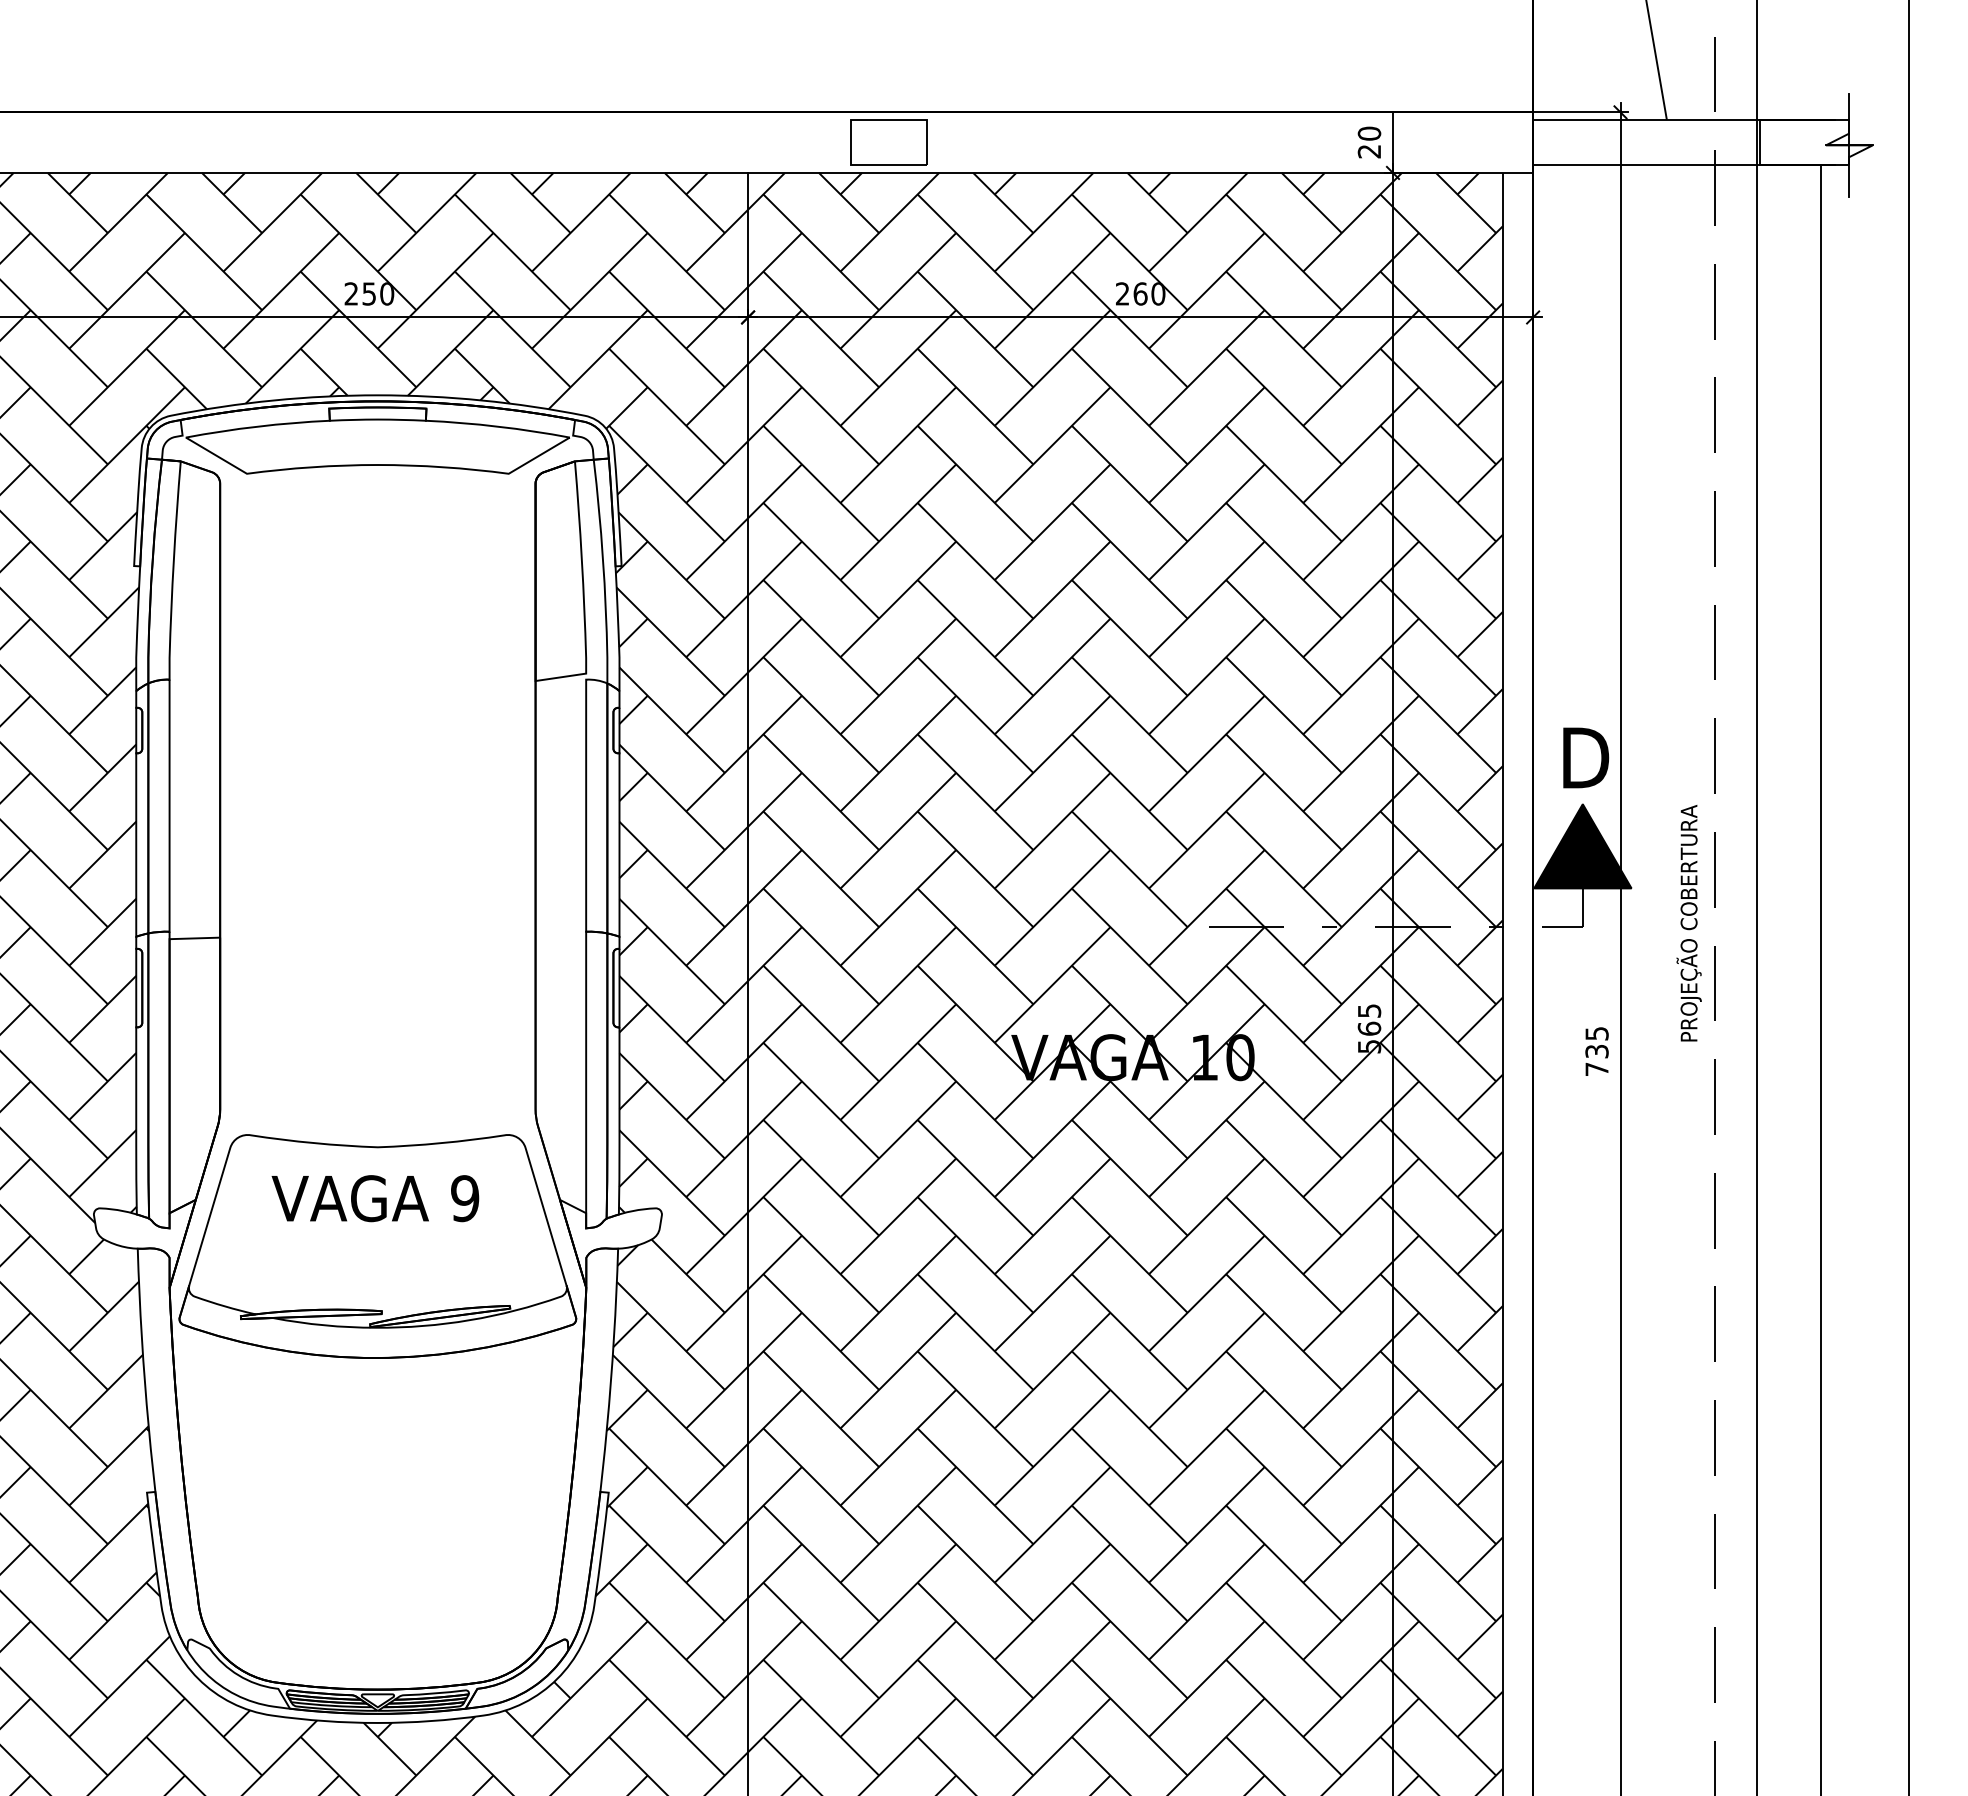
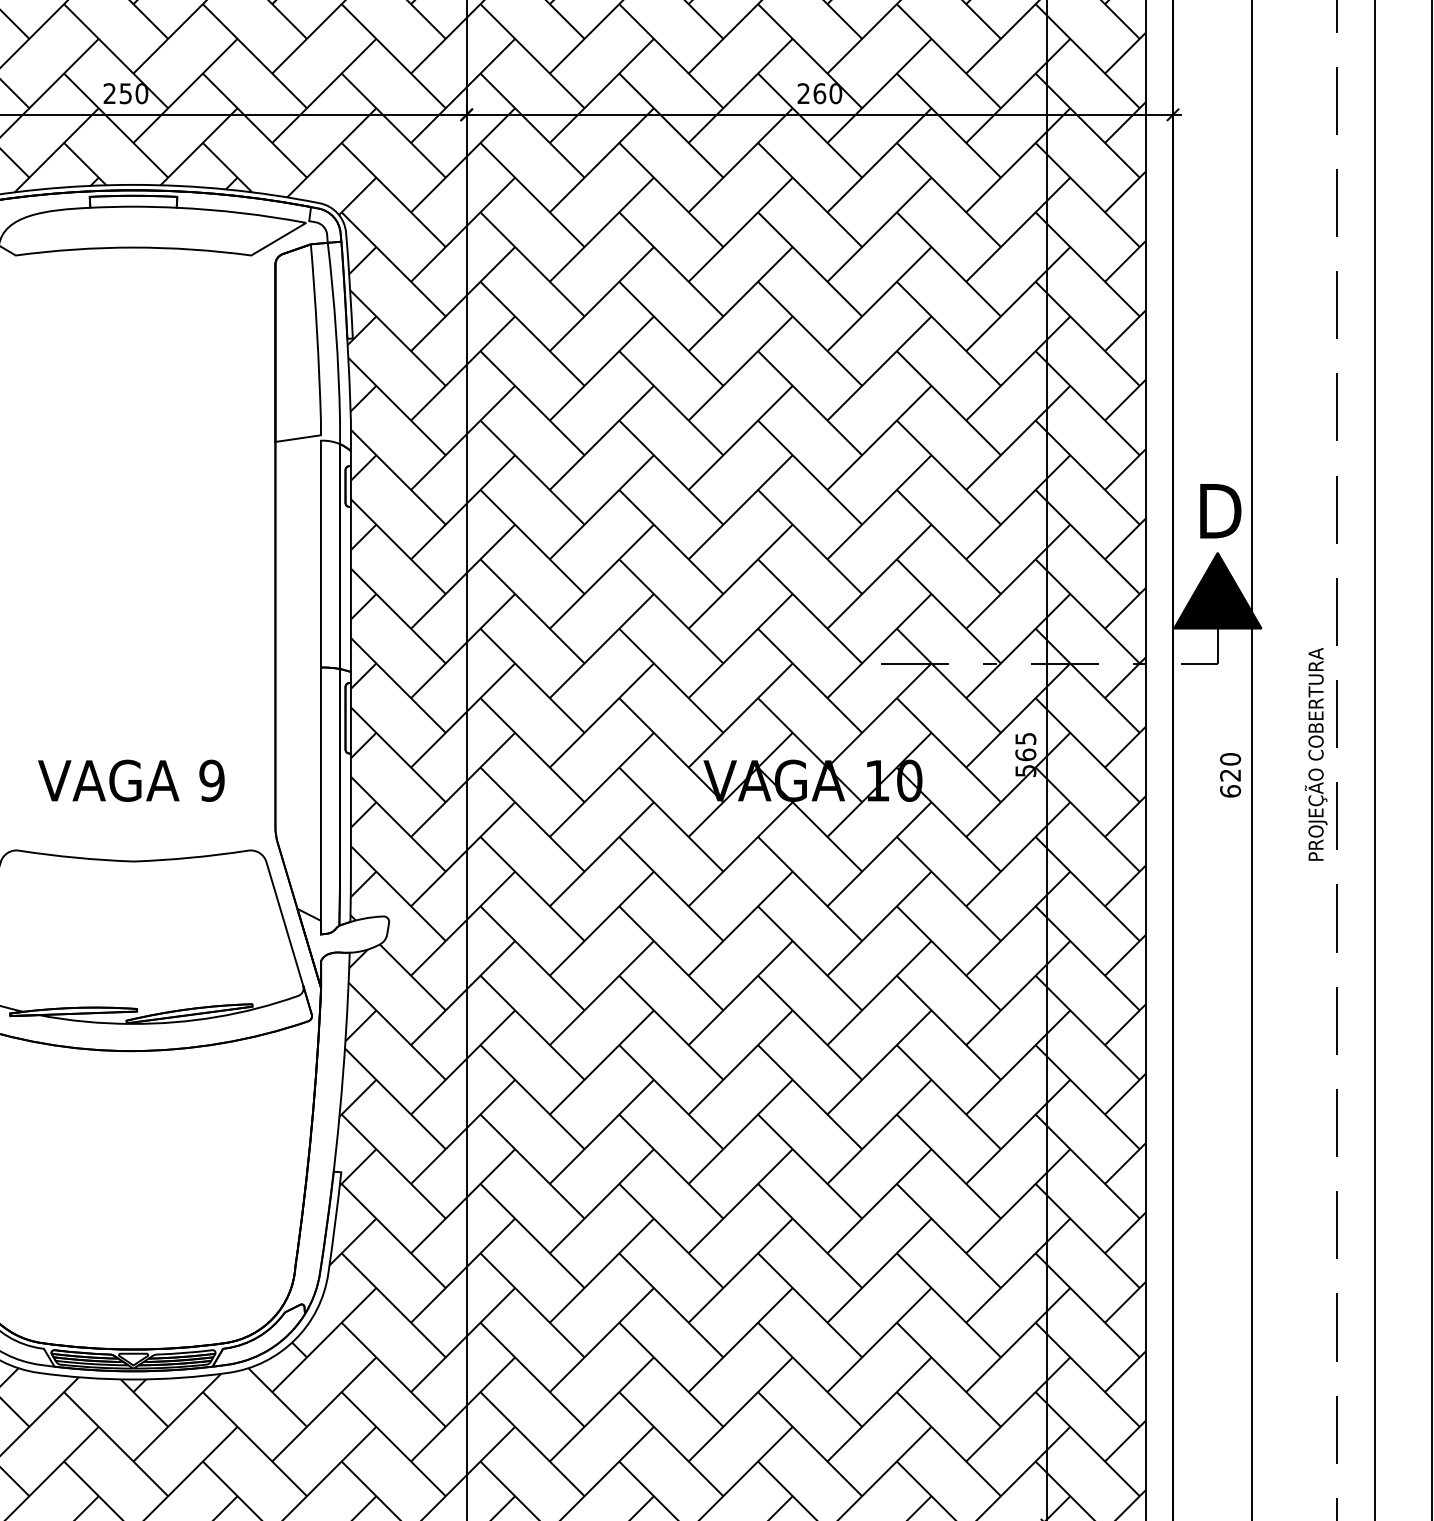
text: (1688, 923) -> (1315, 754), moved
text: (1596, 1051) -> (1230, 775), 735 -> 620
text: (375, 1198) -> (131, 780), moved

